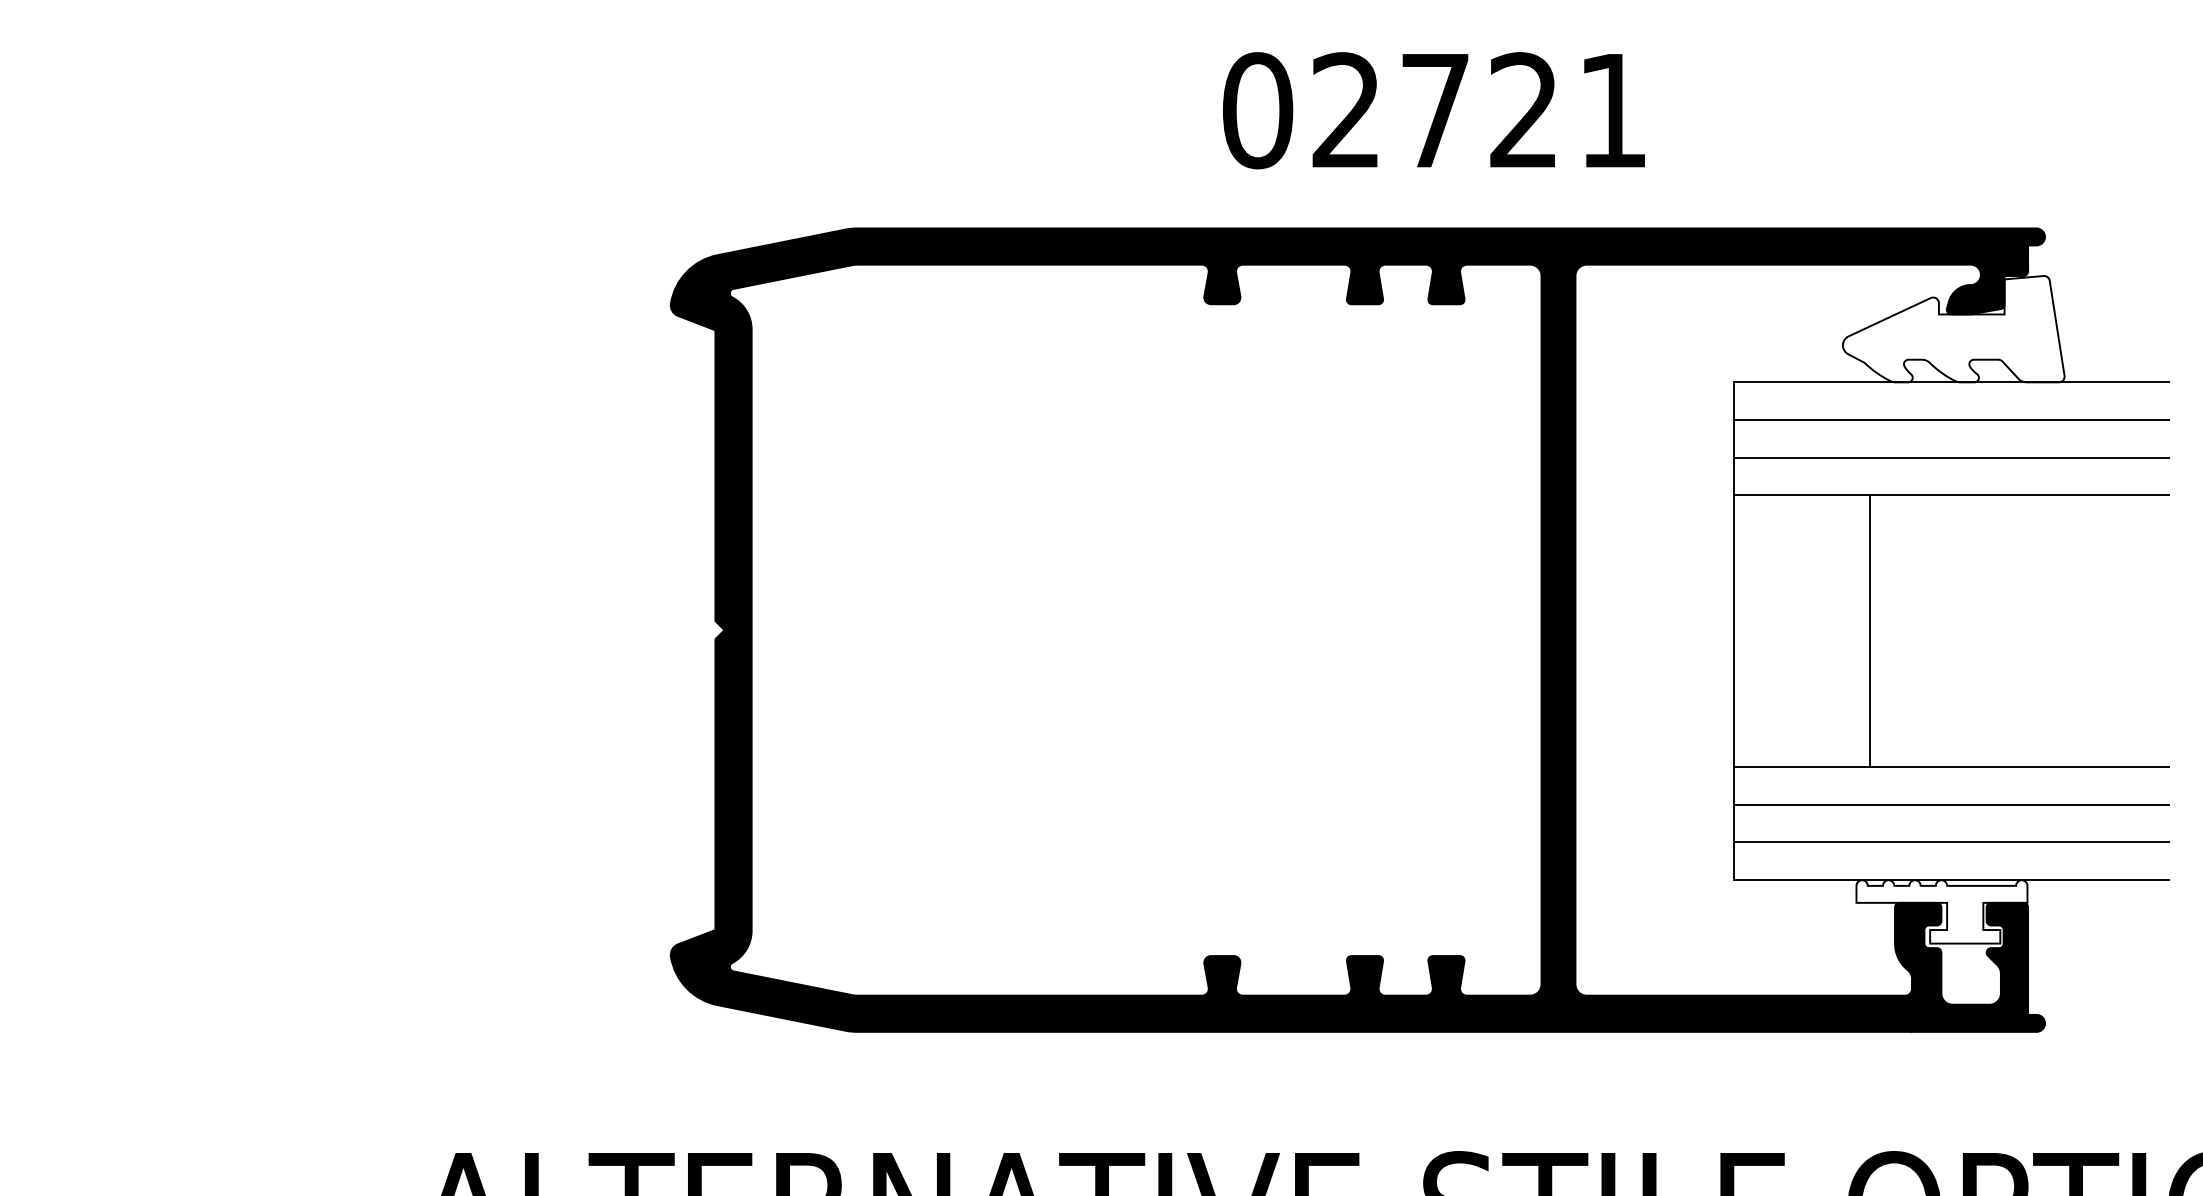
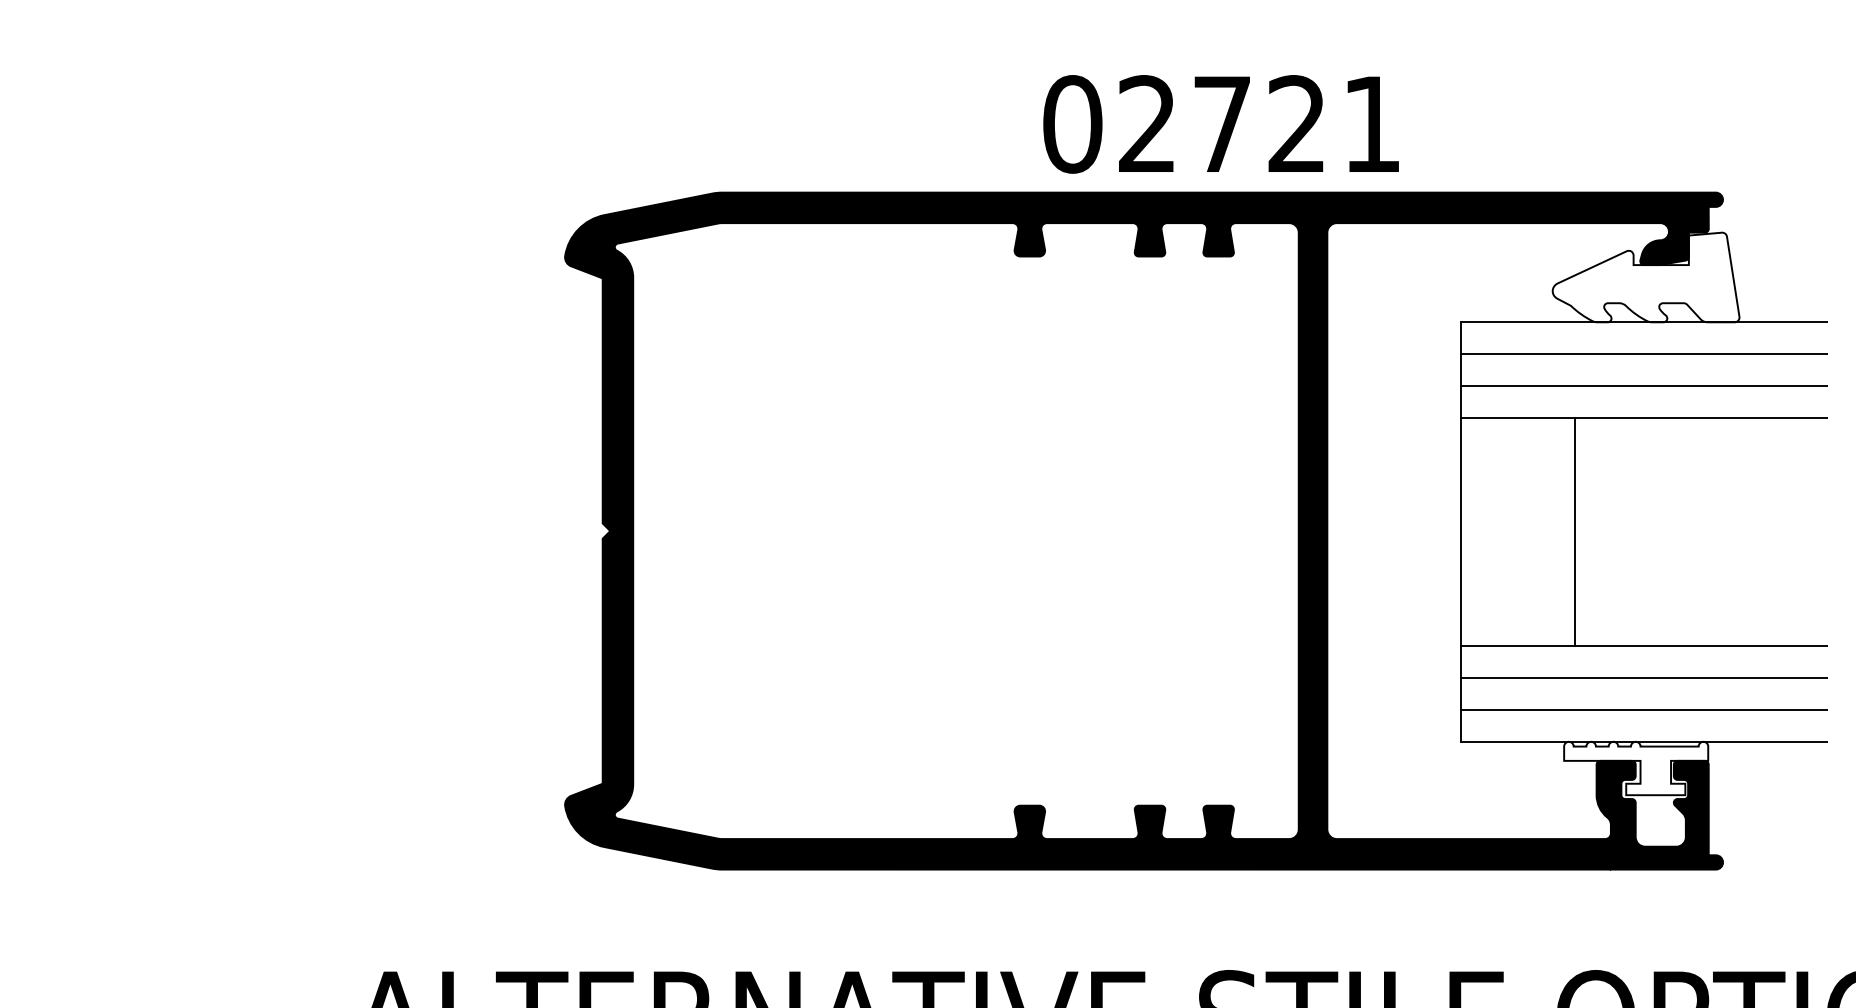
text: (1433, 110) -> (1220, 124), moved

